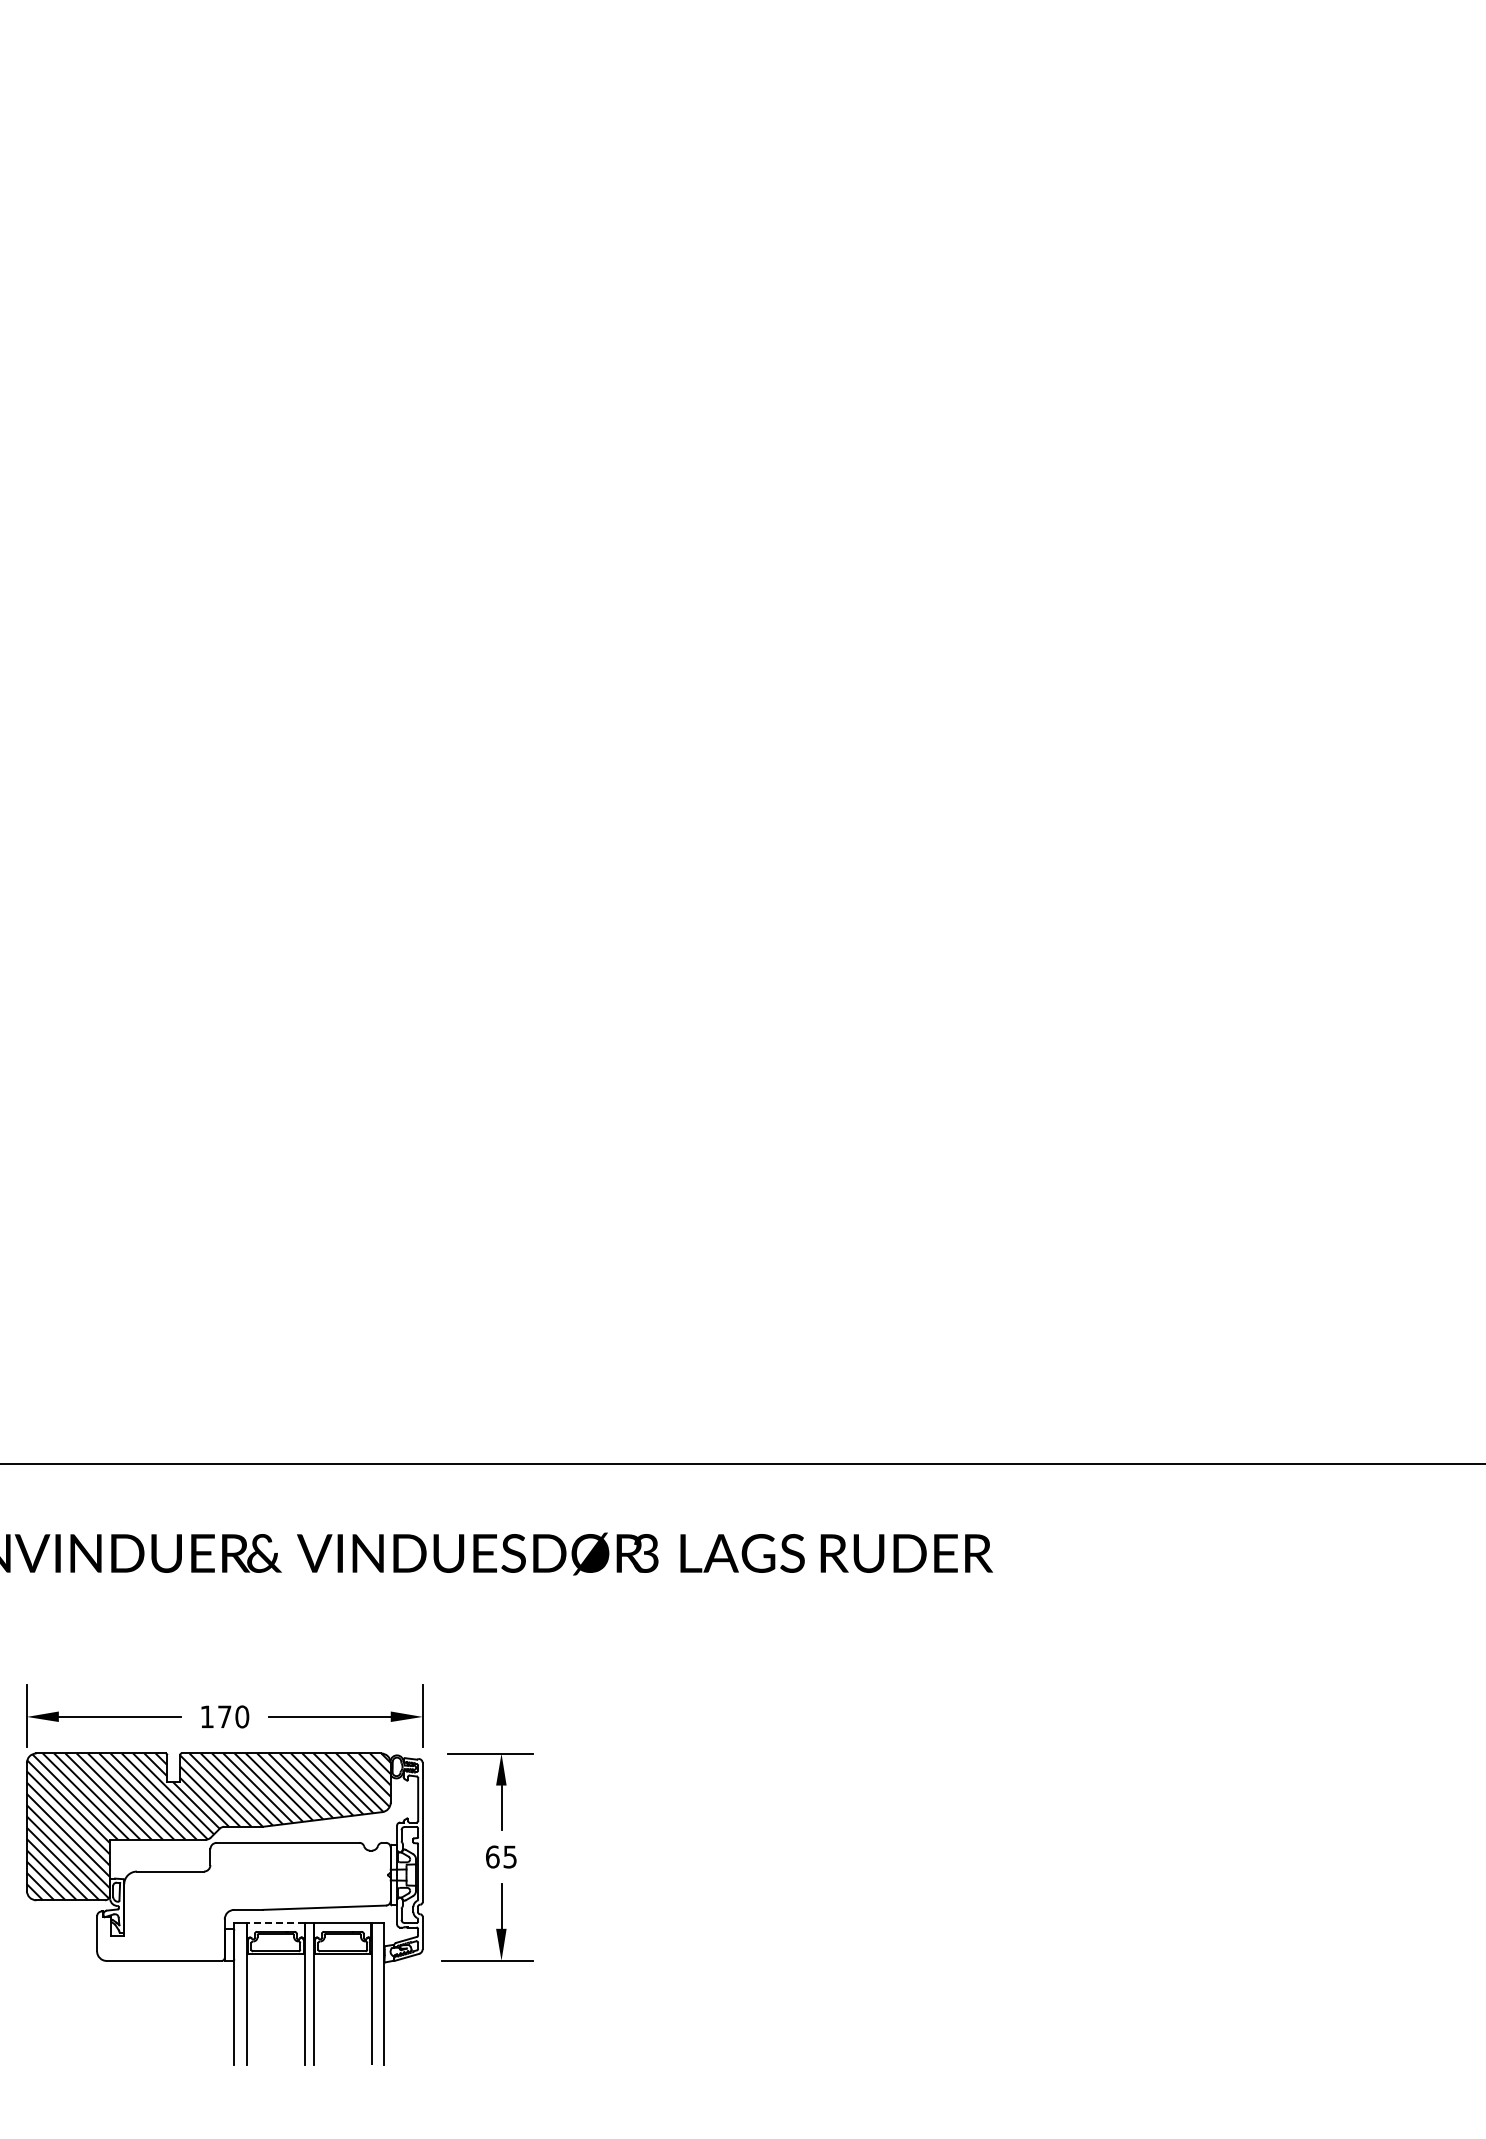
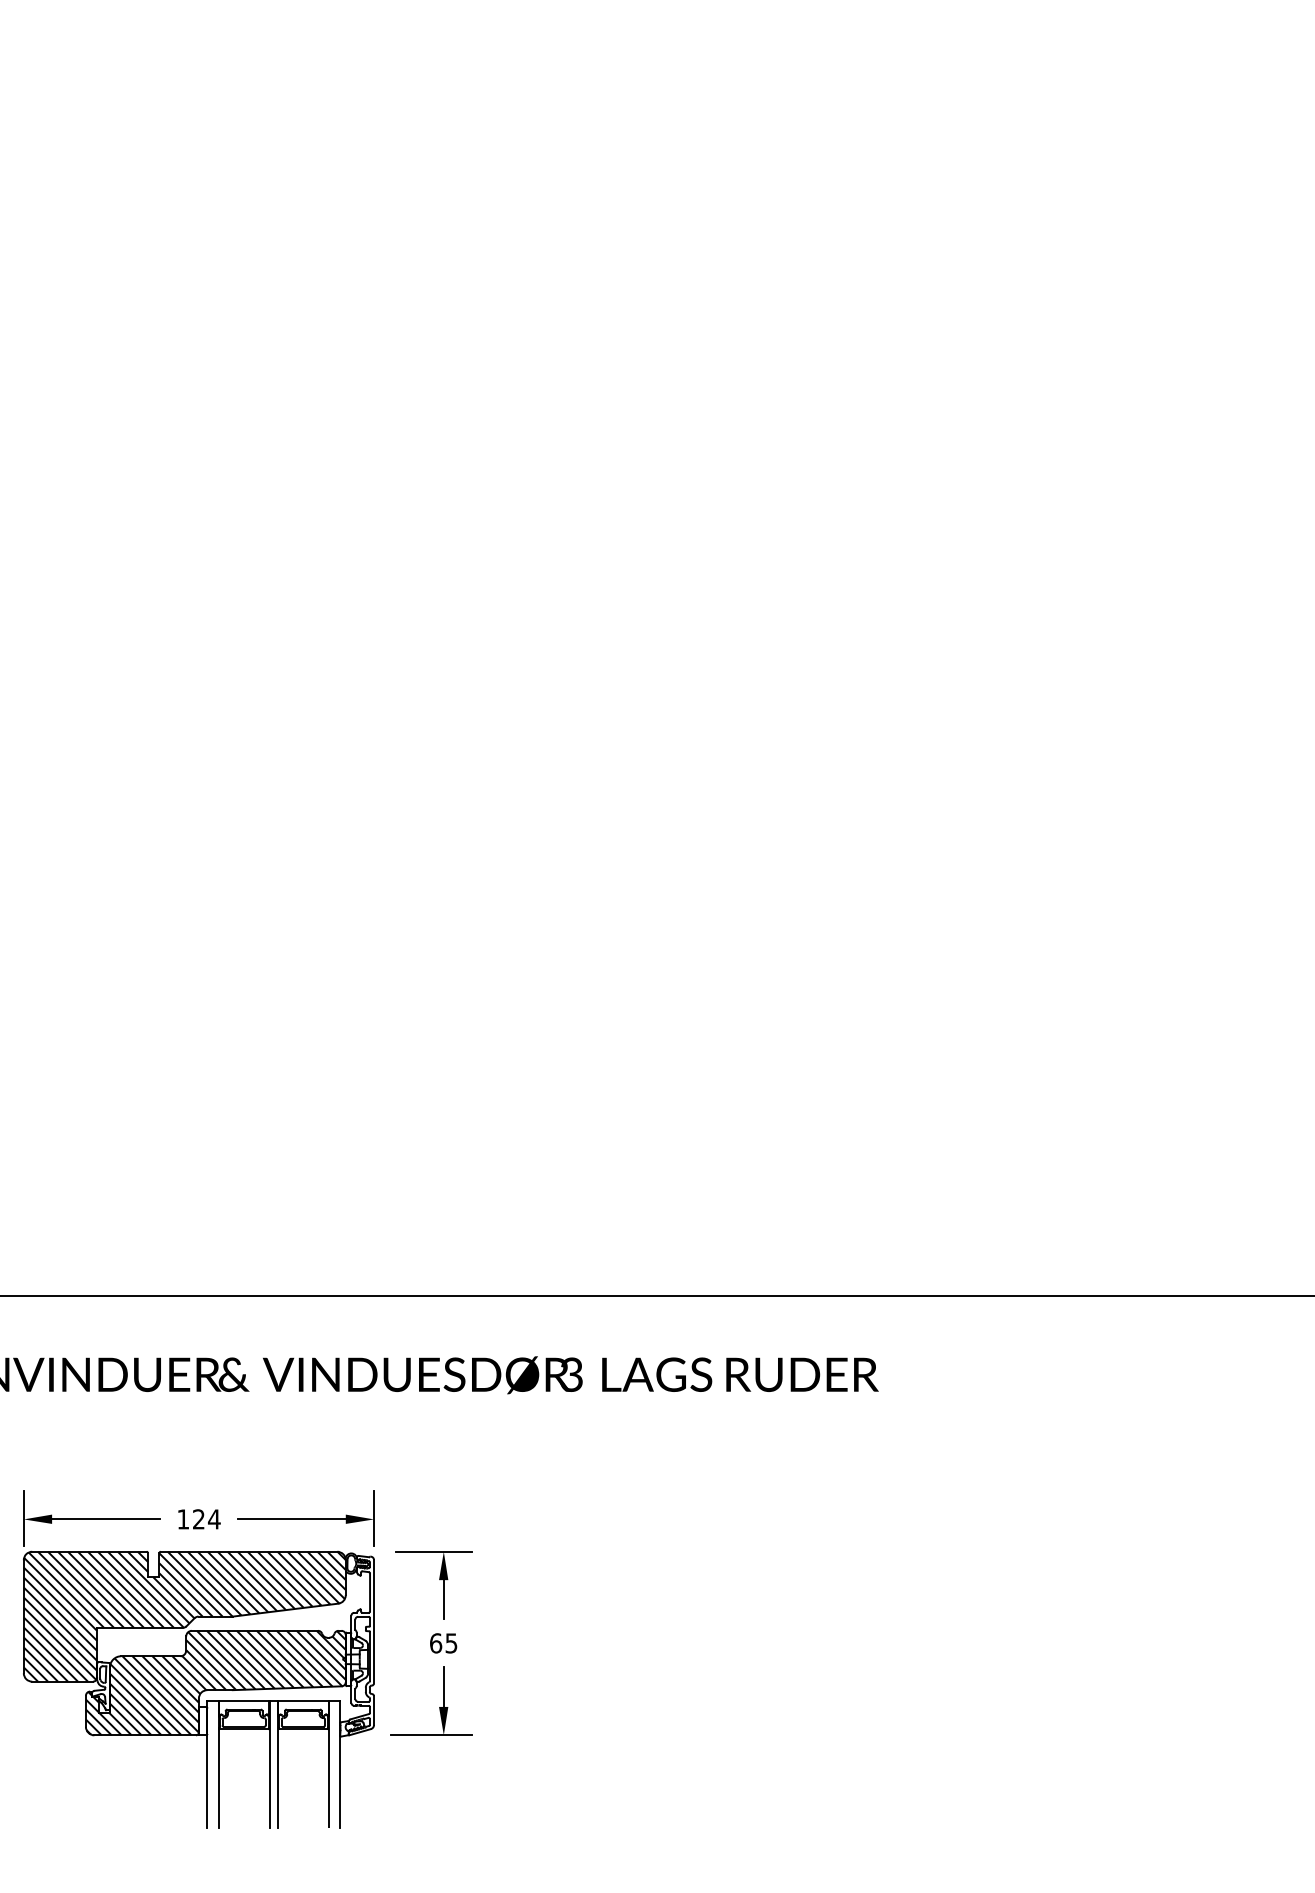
text: (233, 1716) -> (206, 1519), 170 -> 124
hatch: (243, 1901) -> (215, 1682), added
line: (275, 1922) -> (243, 1701), dashed -> solid

